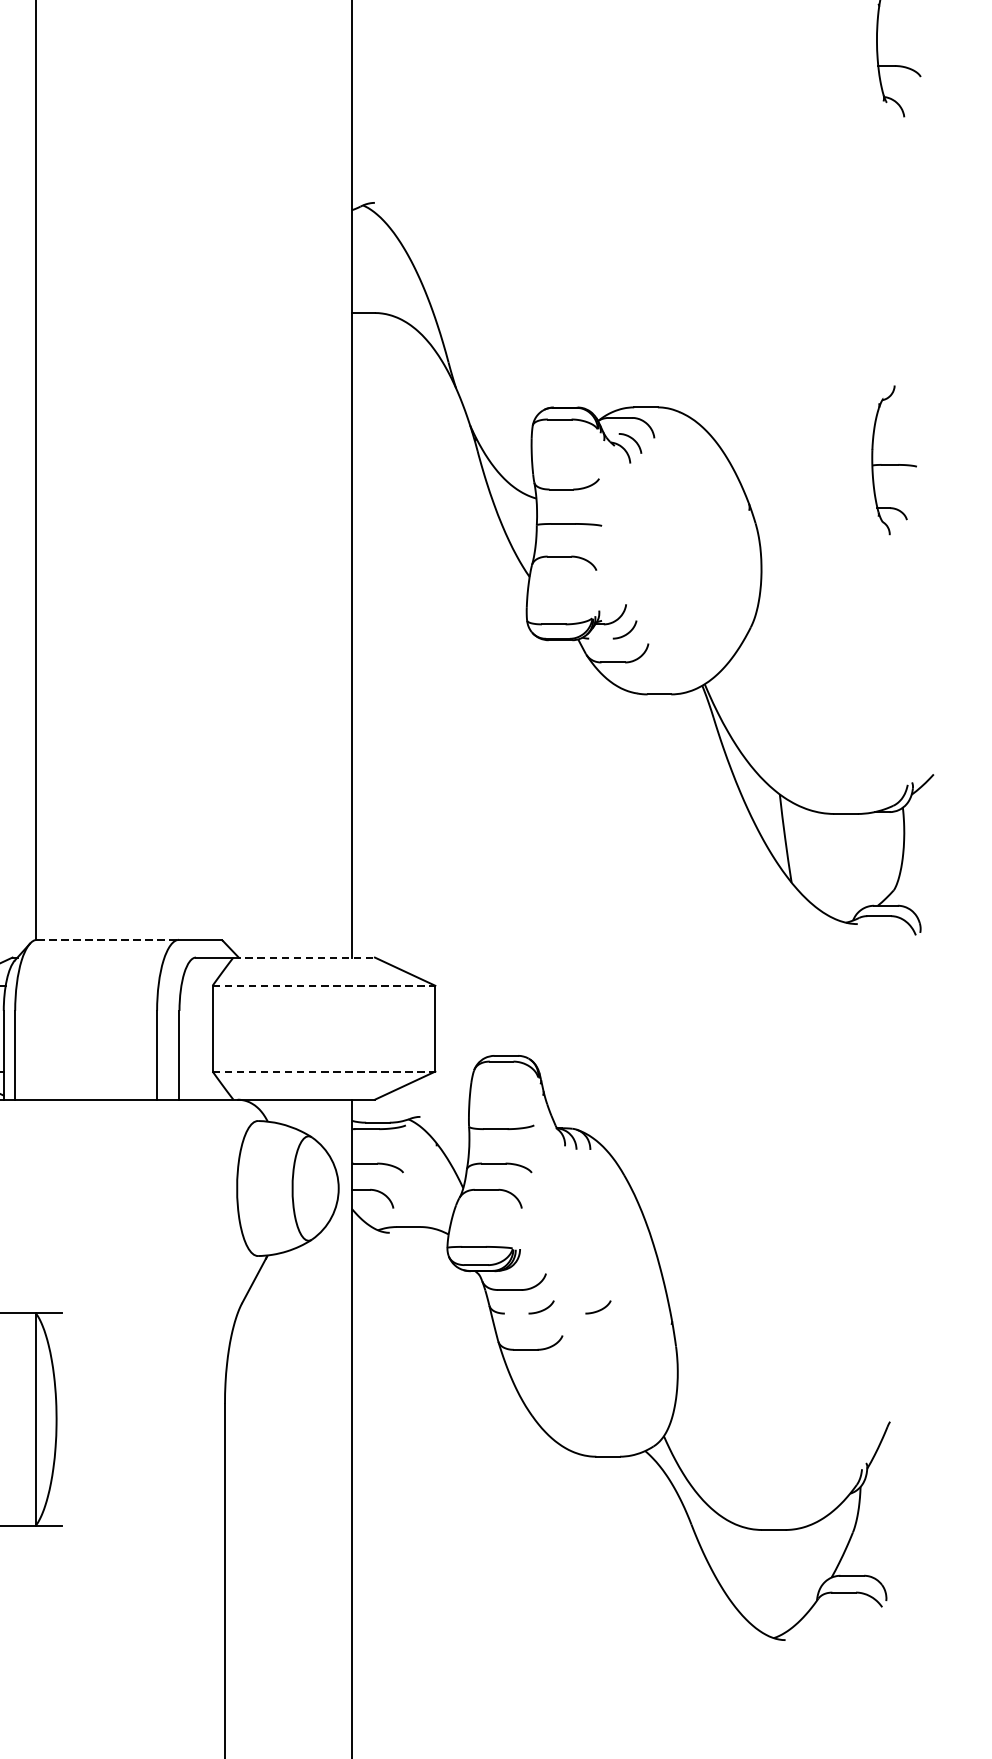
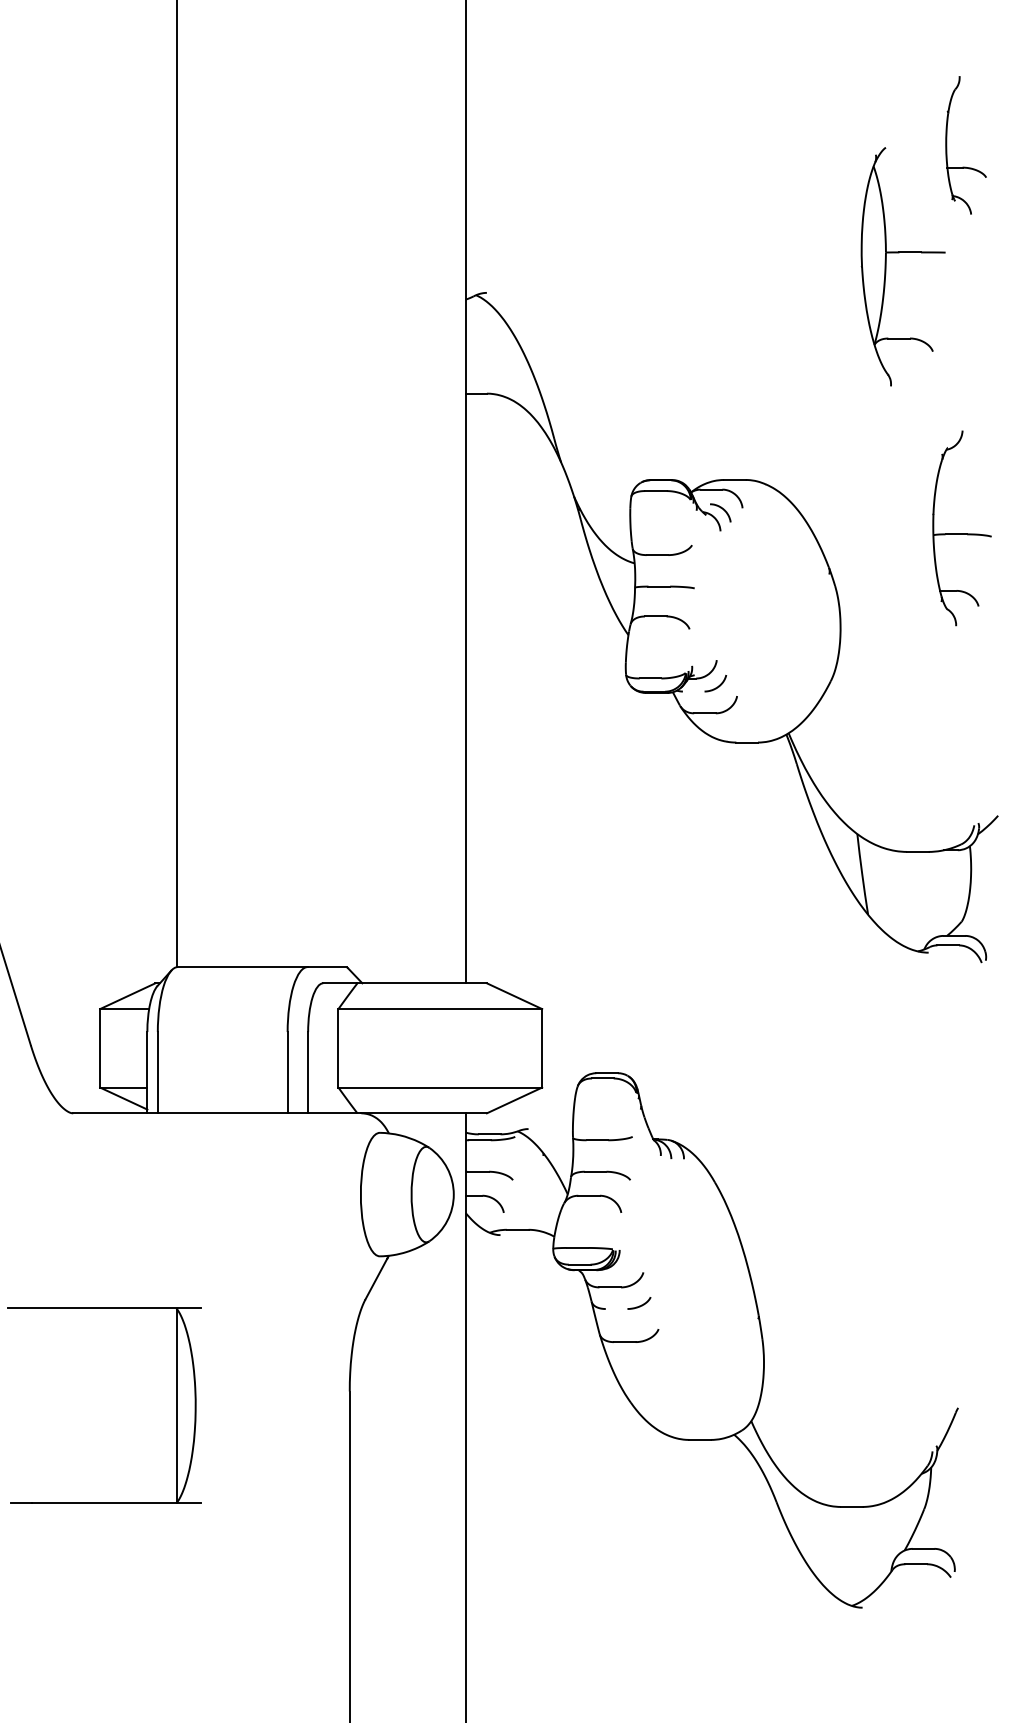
part: (825, 159) -> (899, 253), added
part: (893, 460) -> (961, 528), size x1.43
line: (107, 940) -> (242, 967), dashed -> solid
line: (304, 957) -> (422, 983), dashed -> solid
line: (324, 986) -> (440, 1009), dashed -> solid
line: (324, 1071) -> (440, 1087), dashed -> solid
curve: (598, 1309) -> (691, 1305), removed

